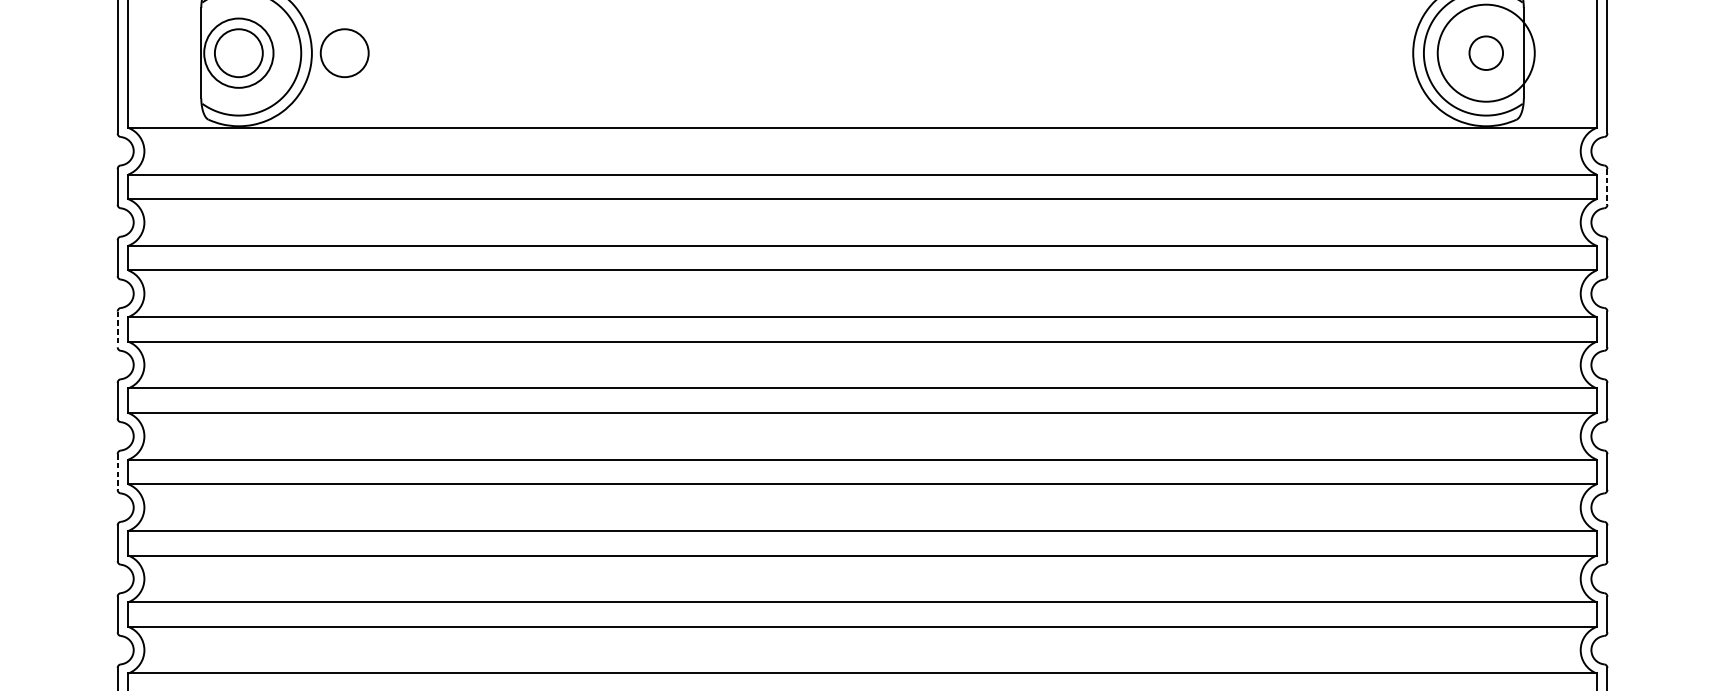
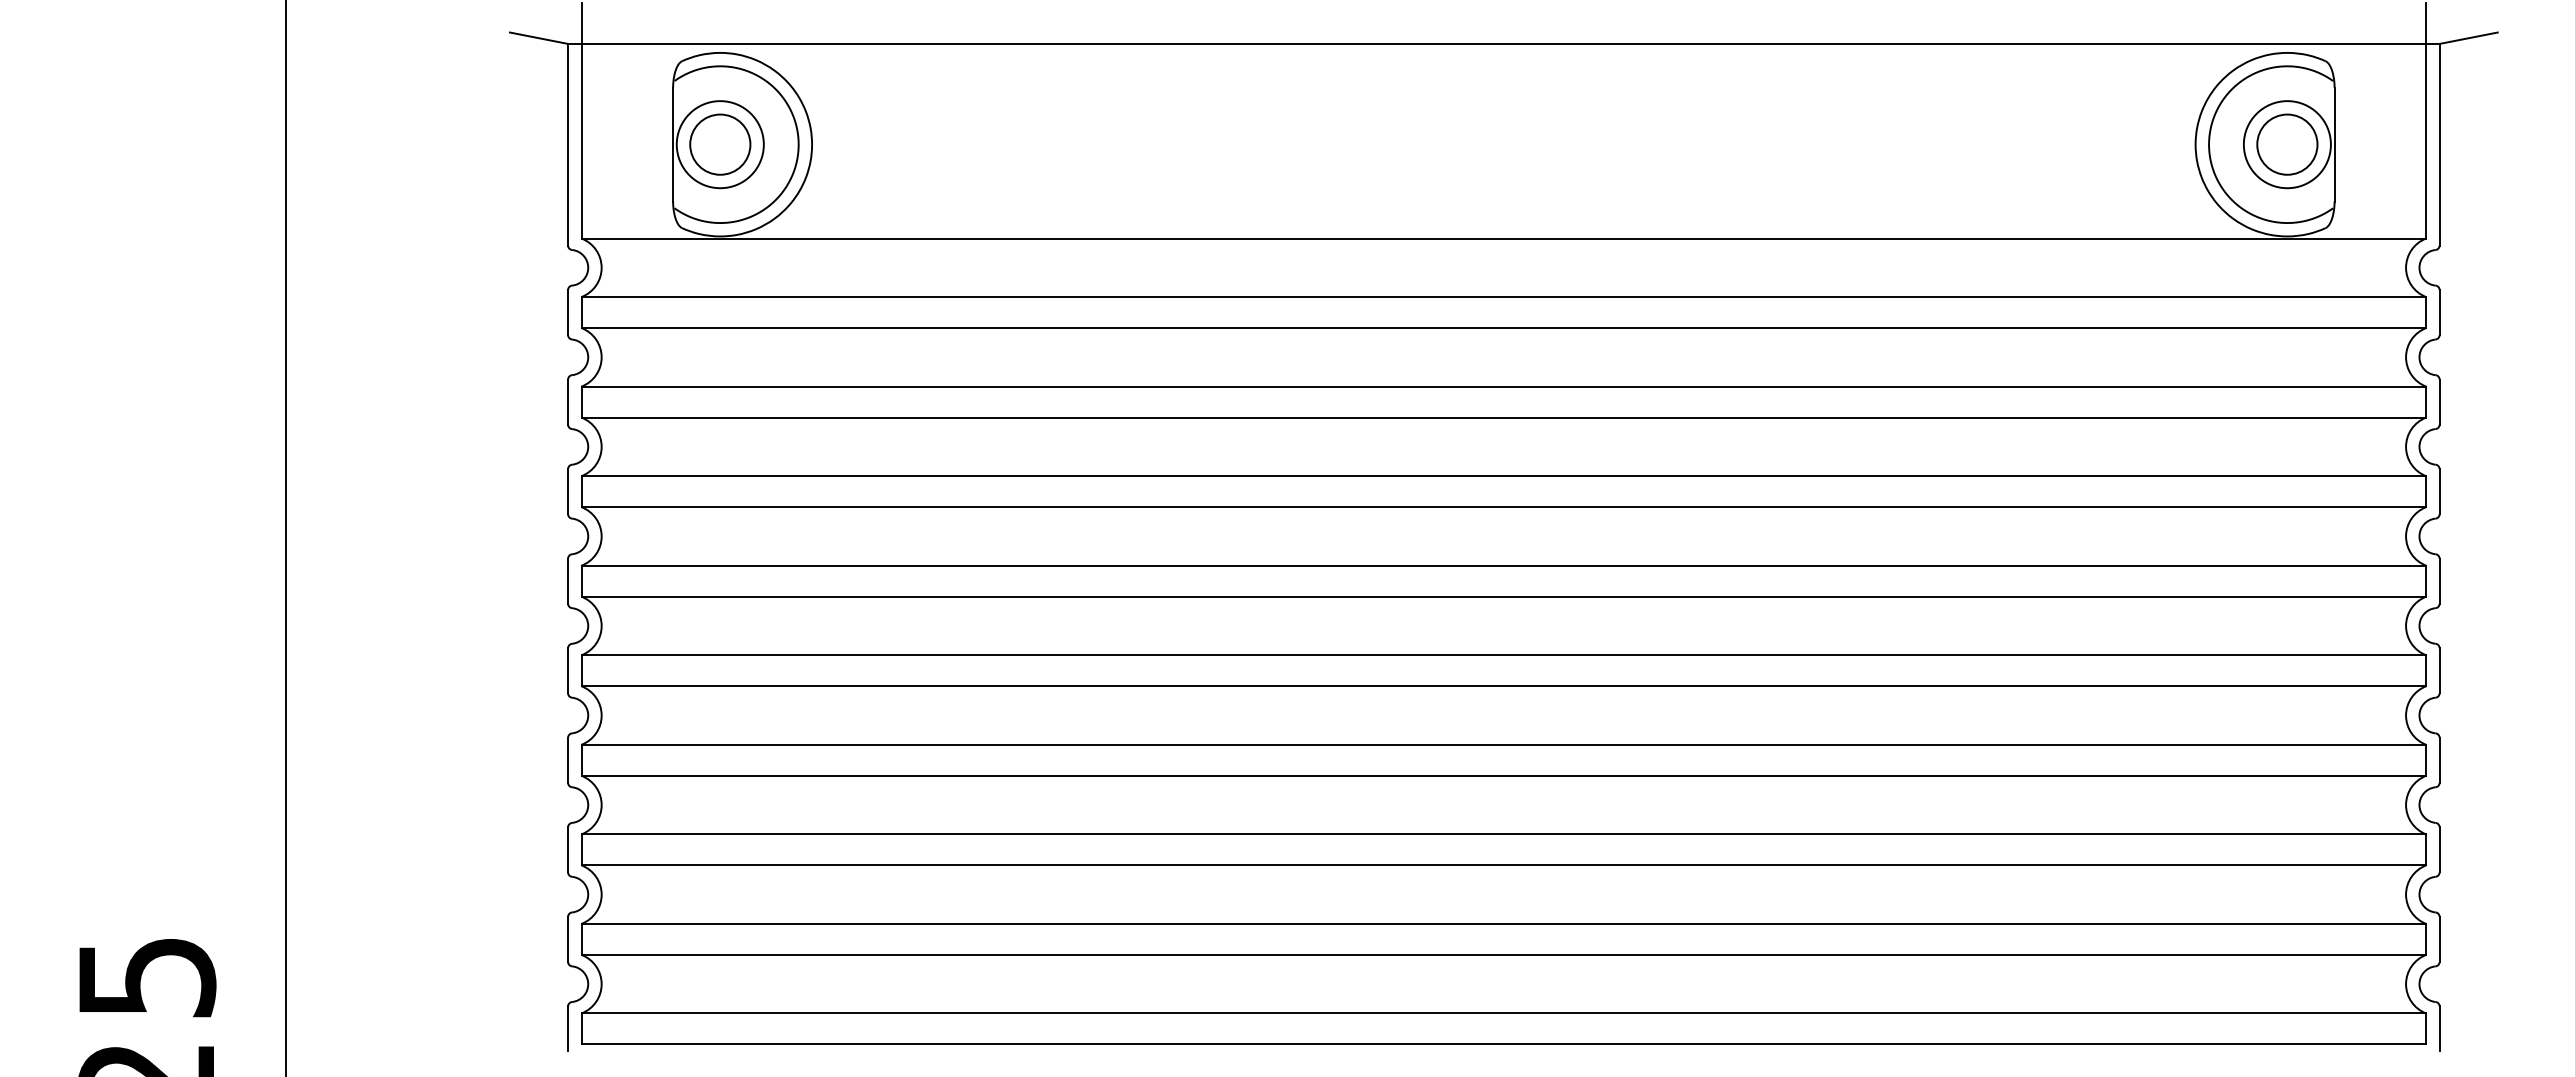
circle: (344, 53) -> (853, 144), removed
circle: (1485, 53) -> (2286, 144), size x0.71
circle: (1486, 53) -> (2287, 144), size x1.43
line: (1607, 187) -> (2439, 313), dashed -> solid
line: (118, 330) -> (568, 492), dashed -> solid
line: (118, 472) -> (568, 671), dashed -> solid

